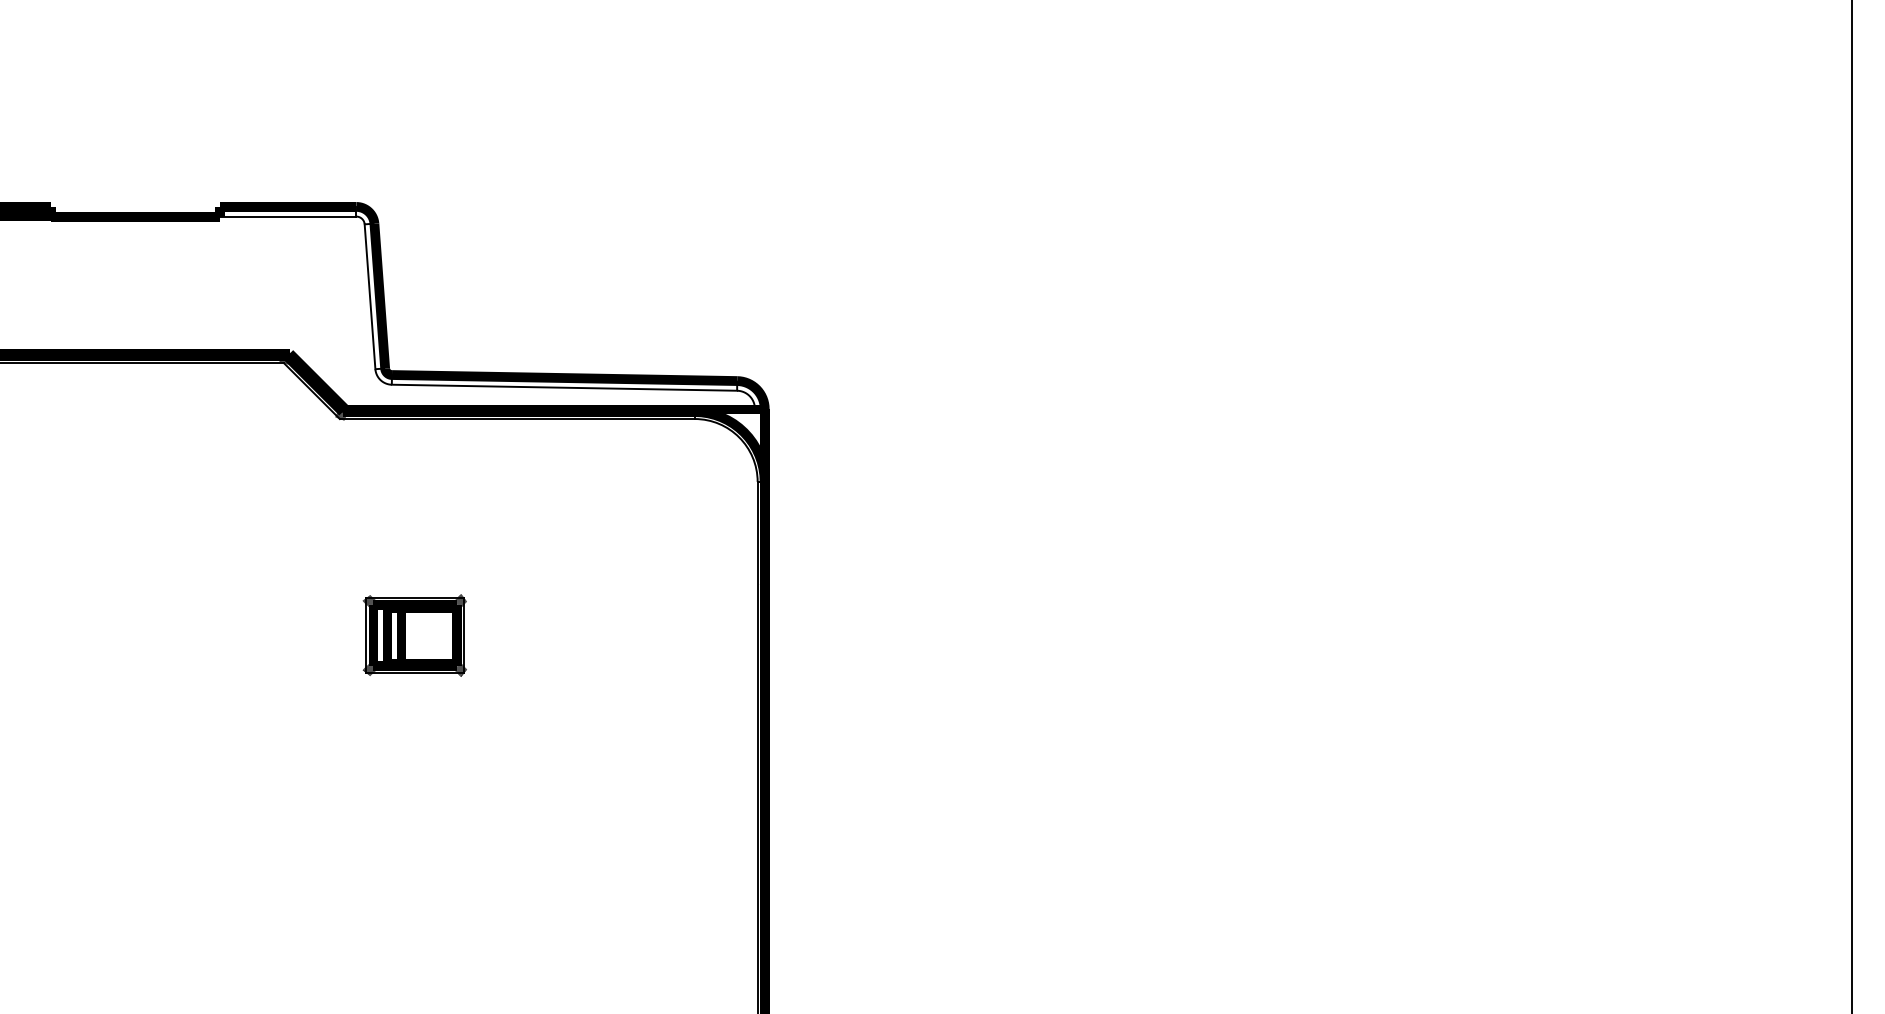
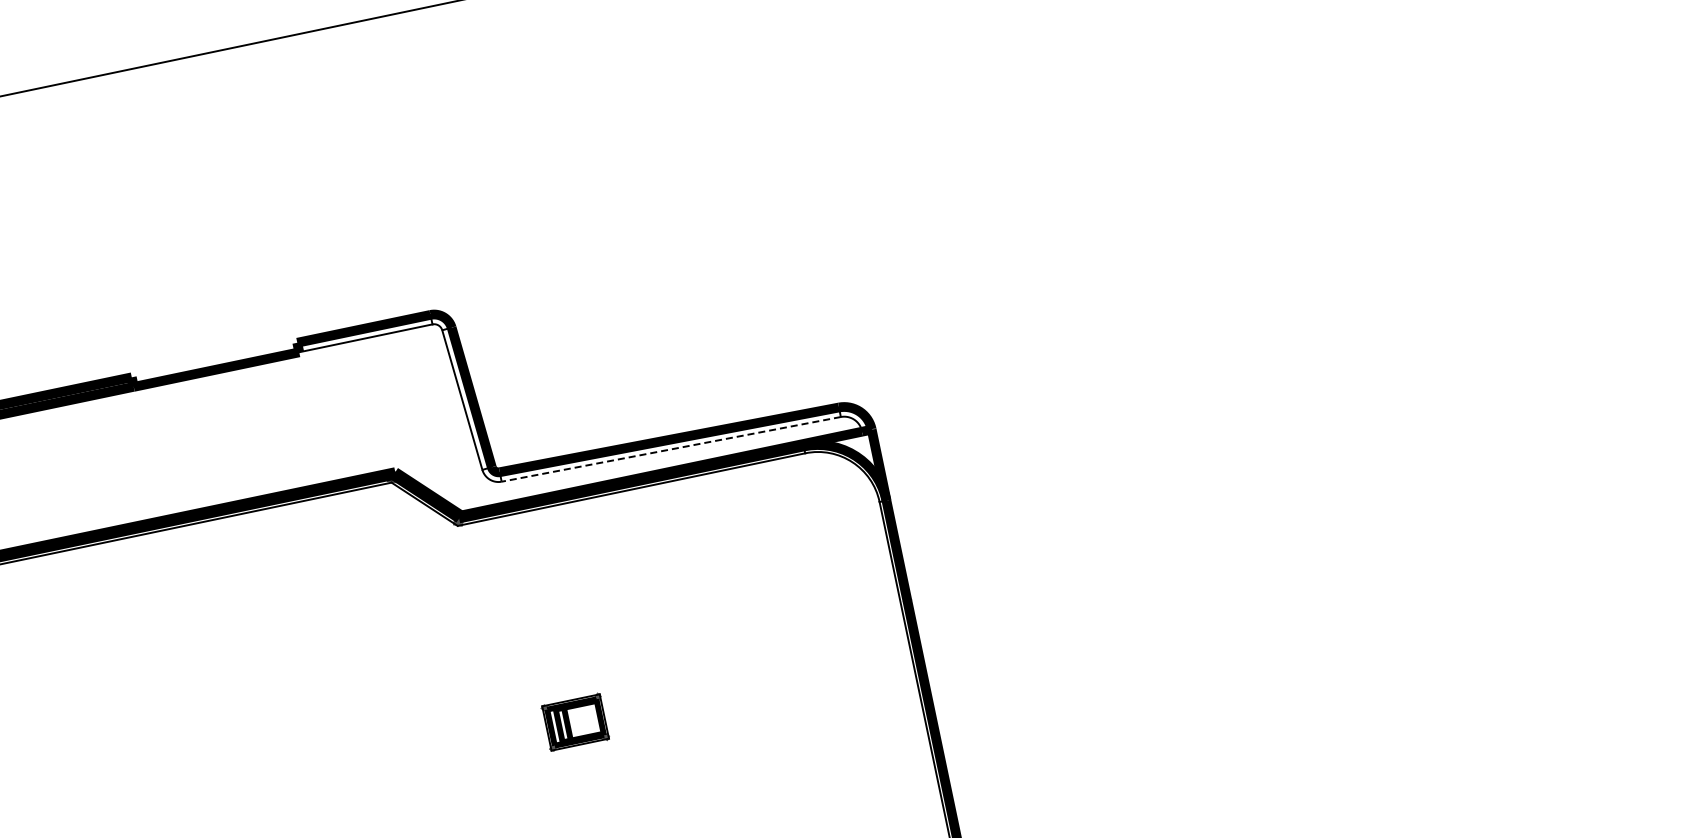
line: (564, 387) -> (671, 449), solid -> dashed
part: (414, 635) -> (575, 722), size x0.6

